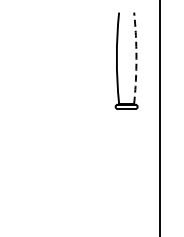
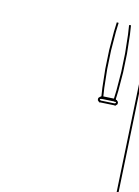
arc: (136, 58) -> (124, 63), dashed -> solid

